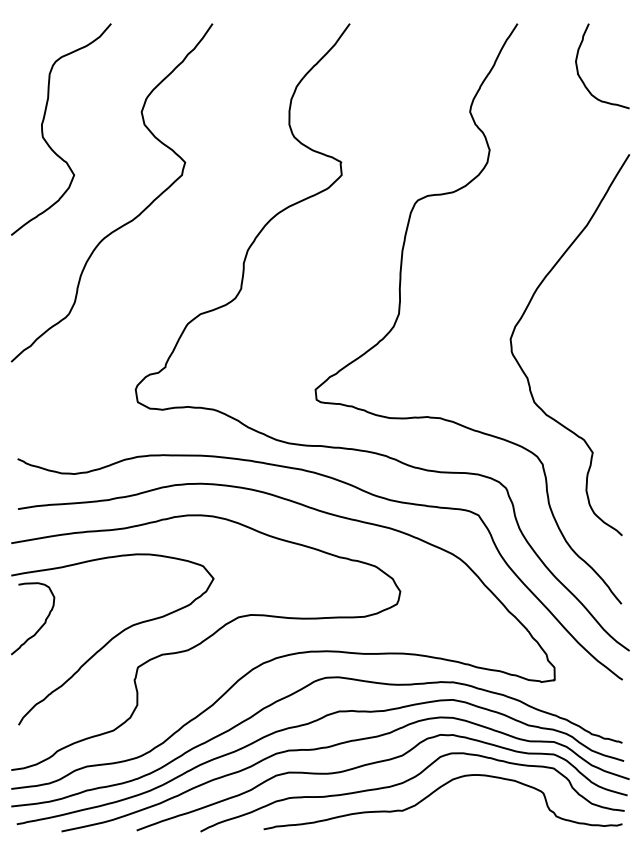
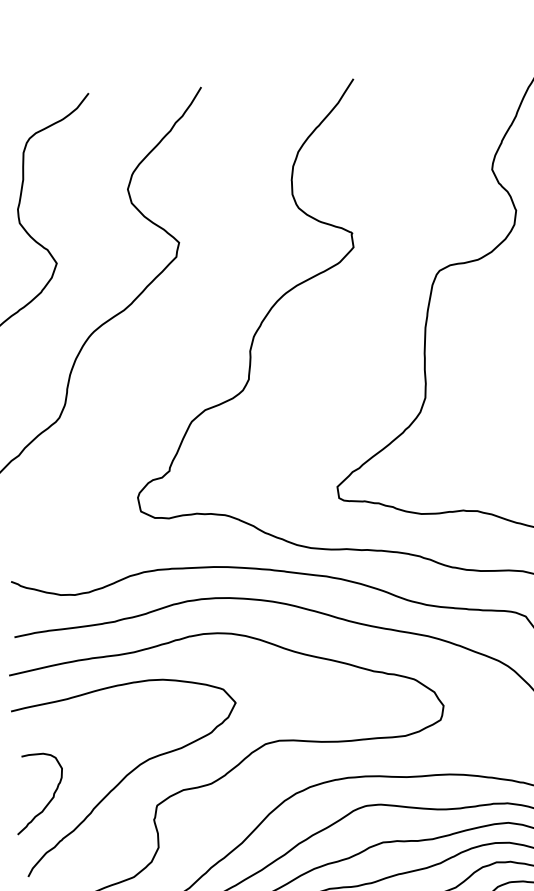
curve: (41, 625) -> (49, 800), moved

